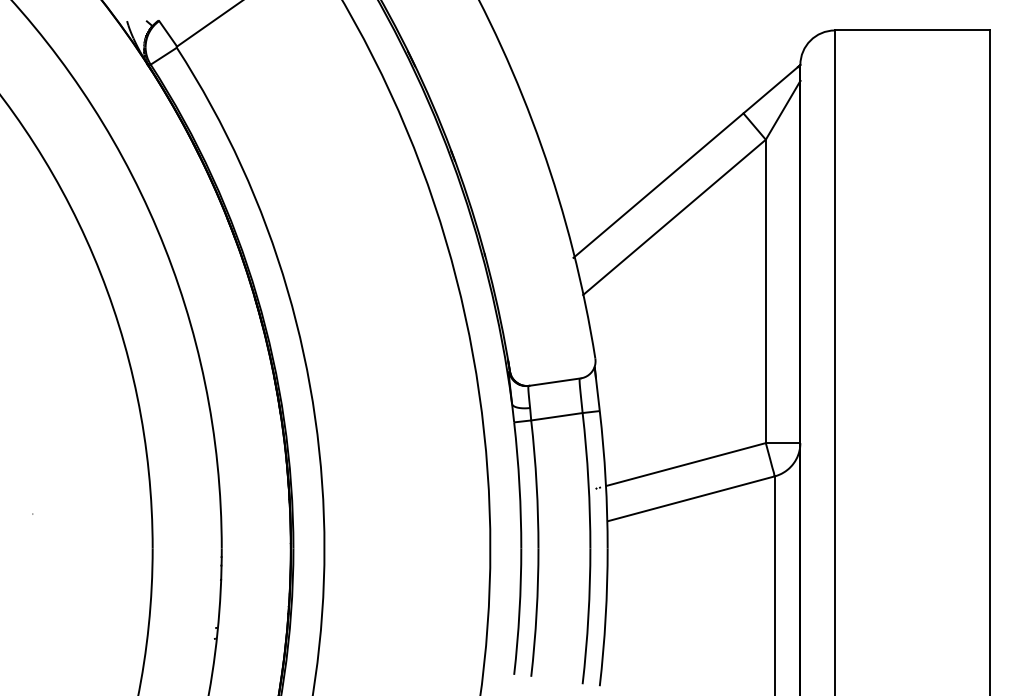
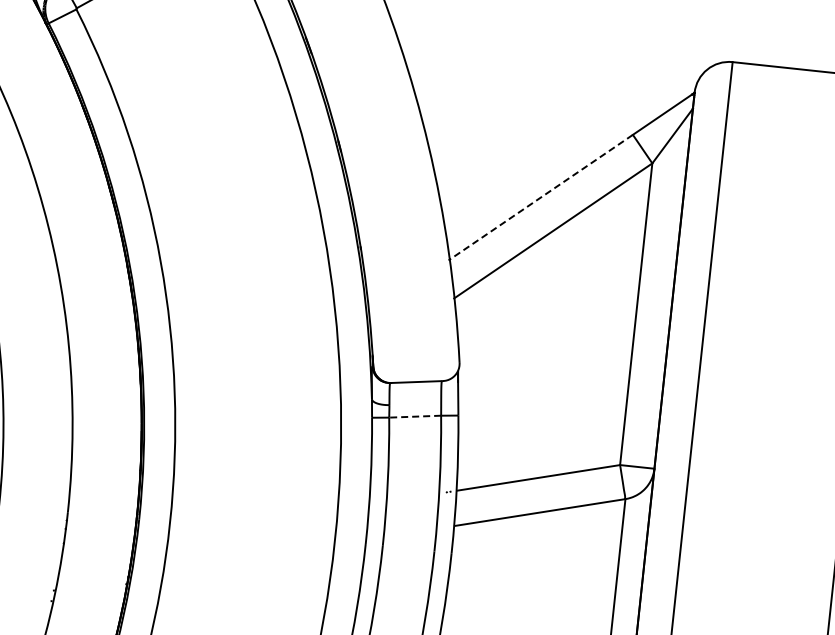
line: (658, 185) -> (540, 197), solid -> dashed
line: (556, 416) -> (414, 416), solid -> dashed

